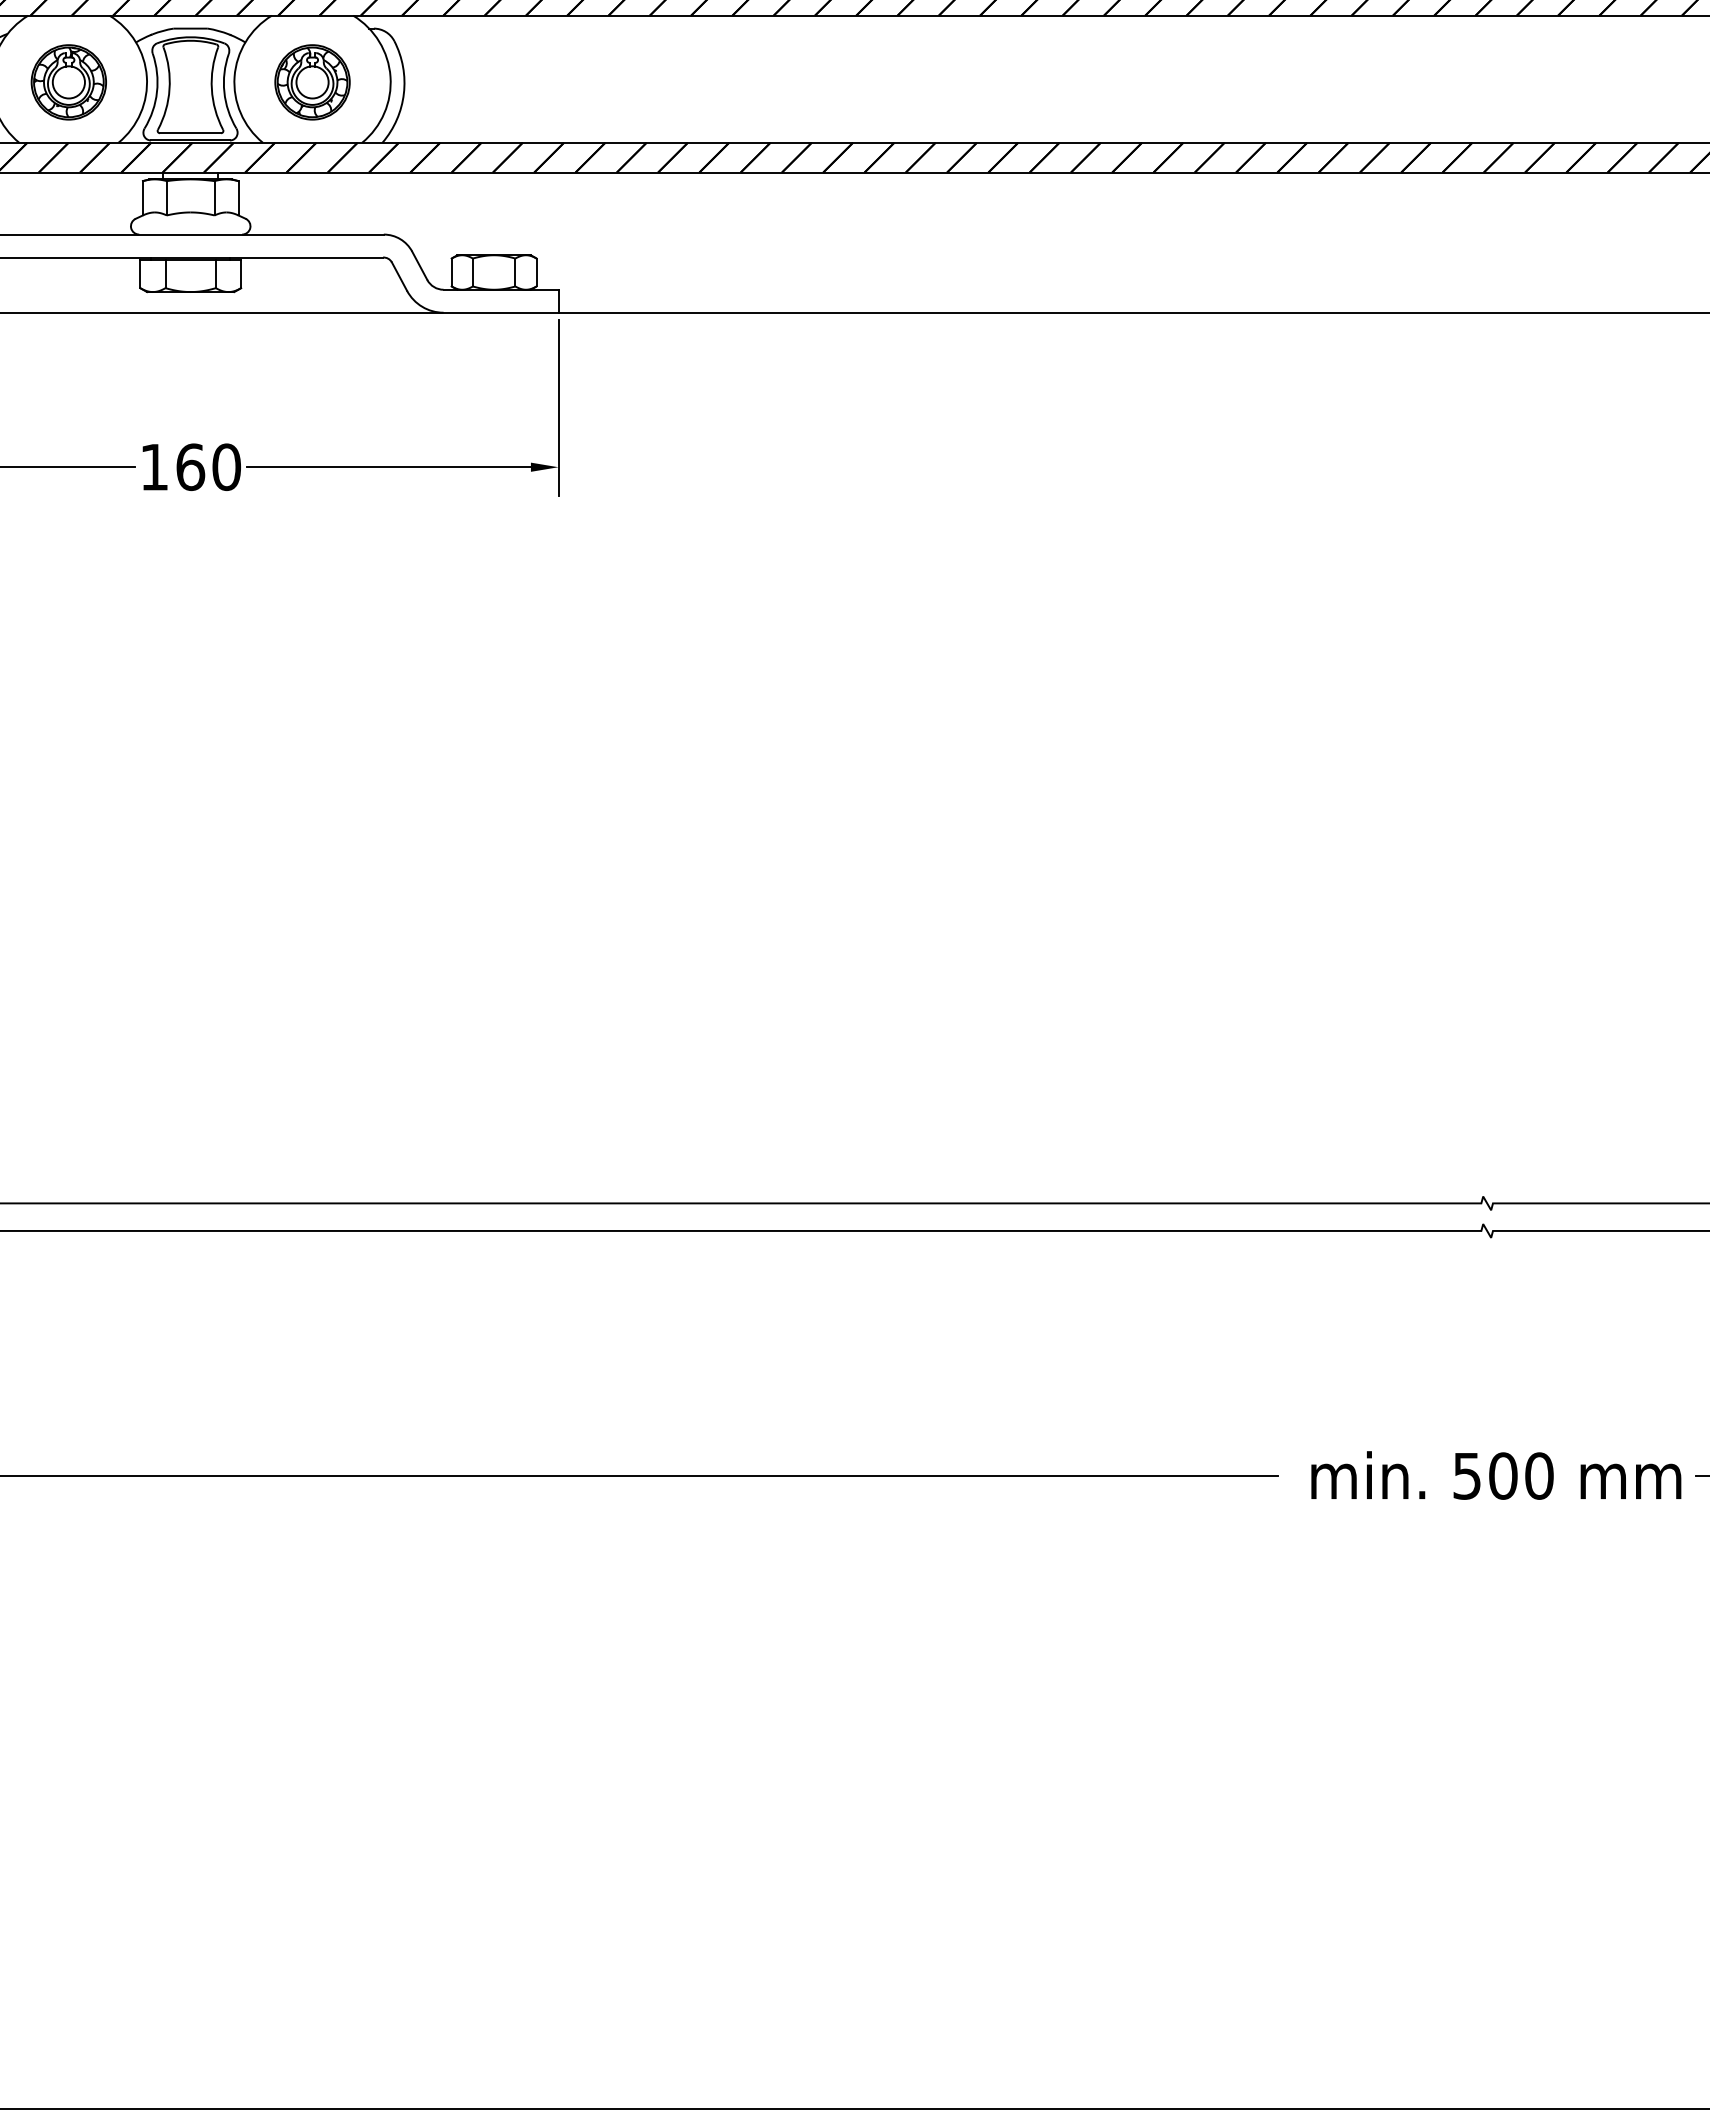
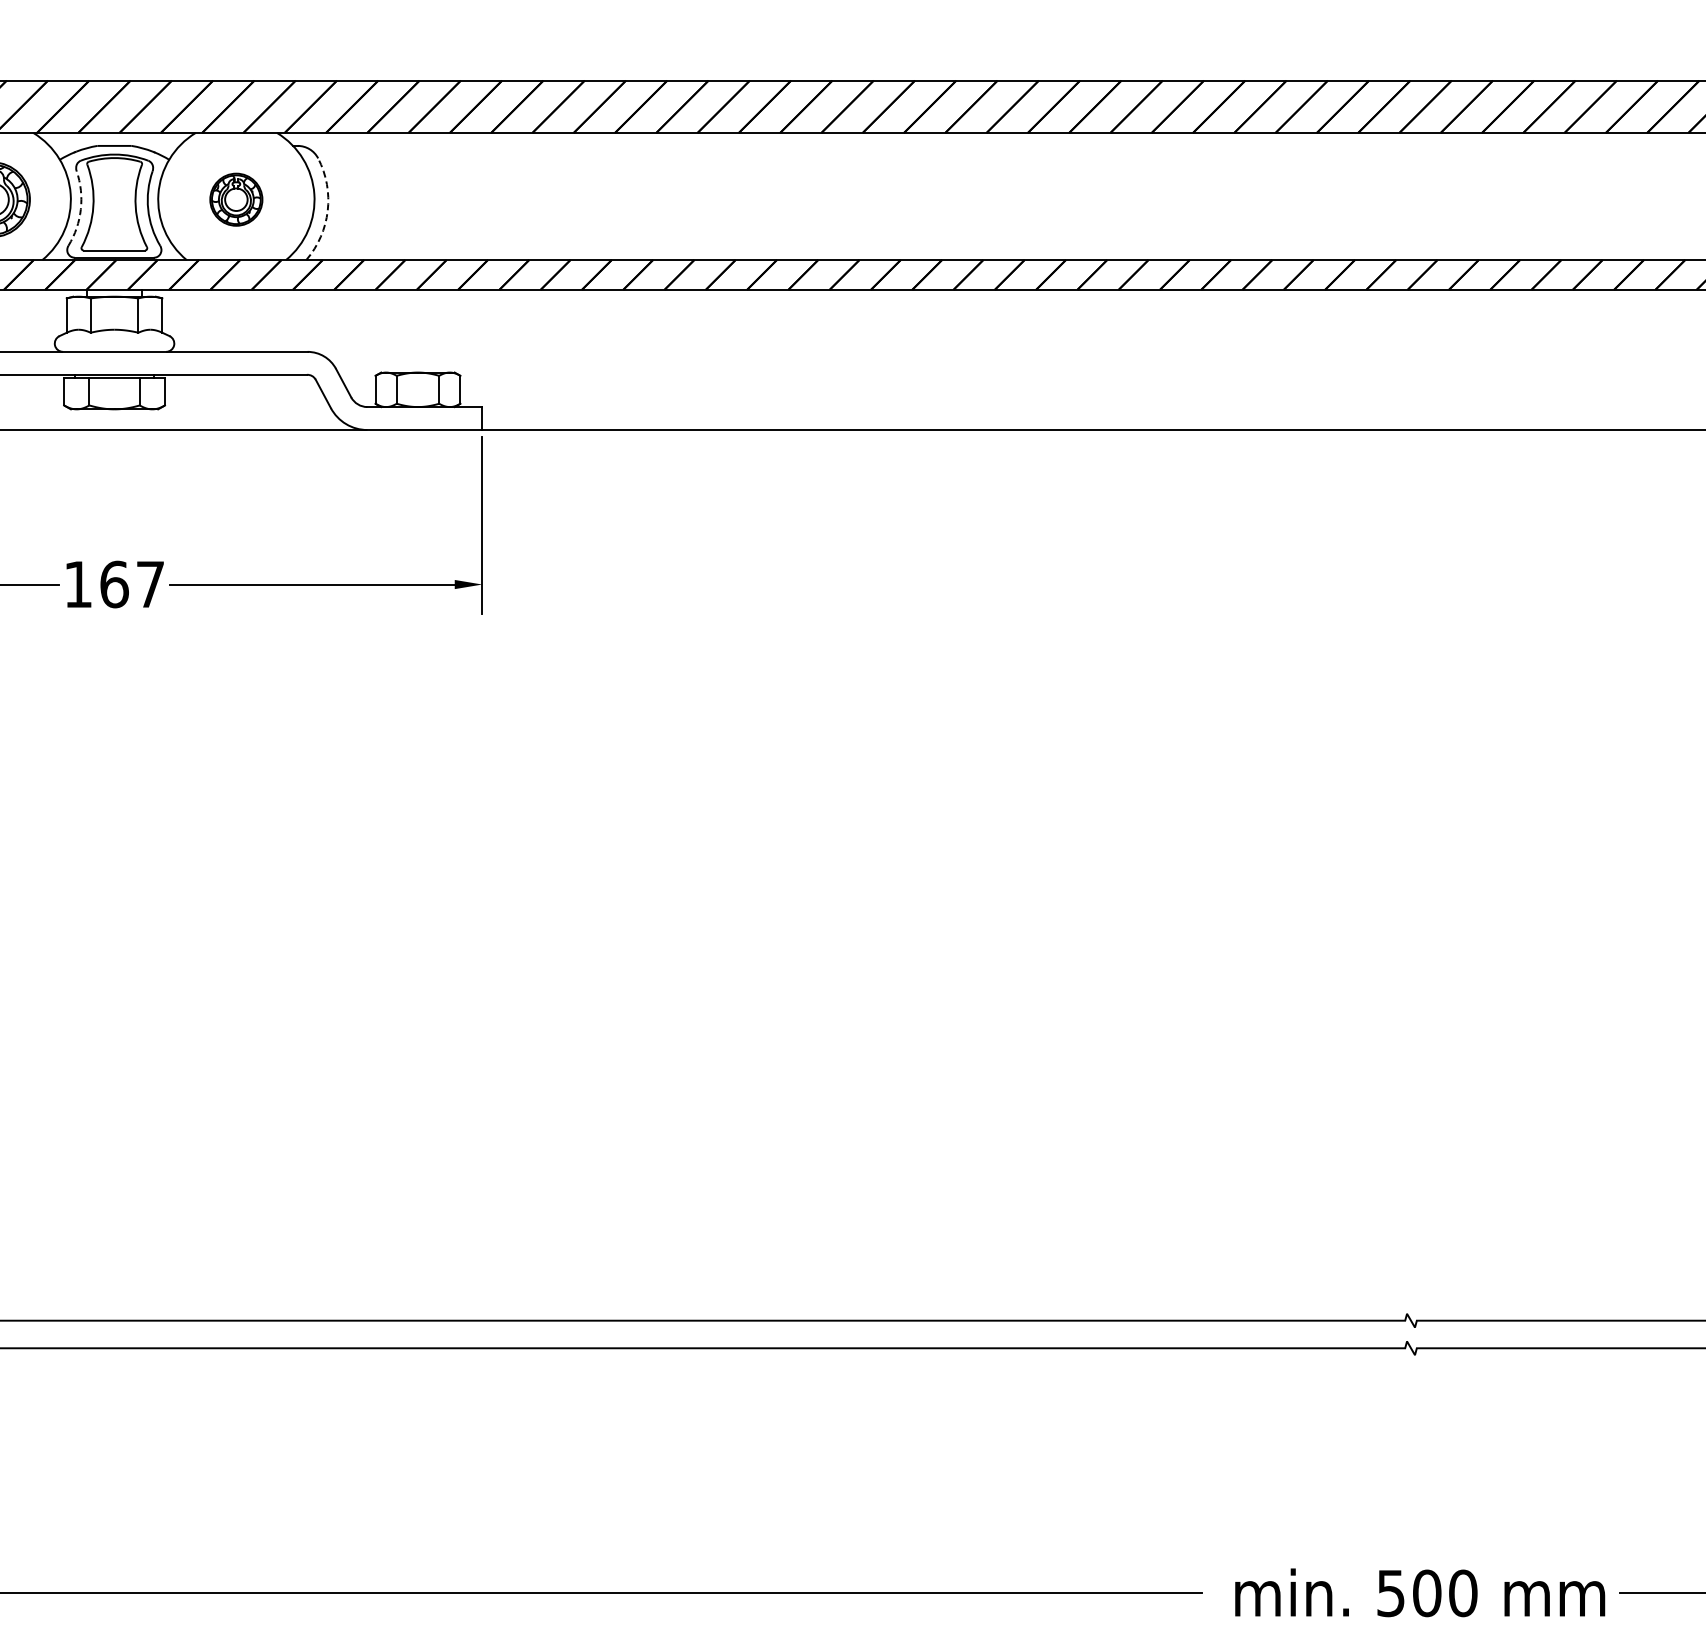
part: (312, 82) -> (236, 199), size x0.7
arc: (157, 92) -> (81, 209), solid -> dashed
arc: (403, 93) -> (327, 210), solid -> dashed
text: (226, 467) -> (150, 584), 160 -> 167

